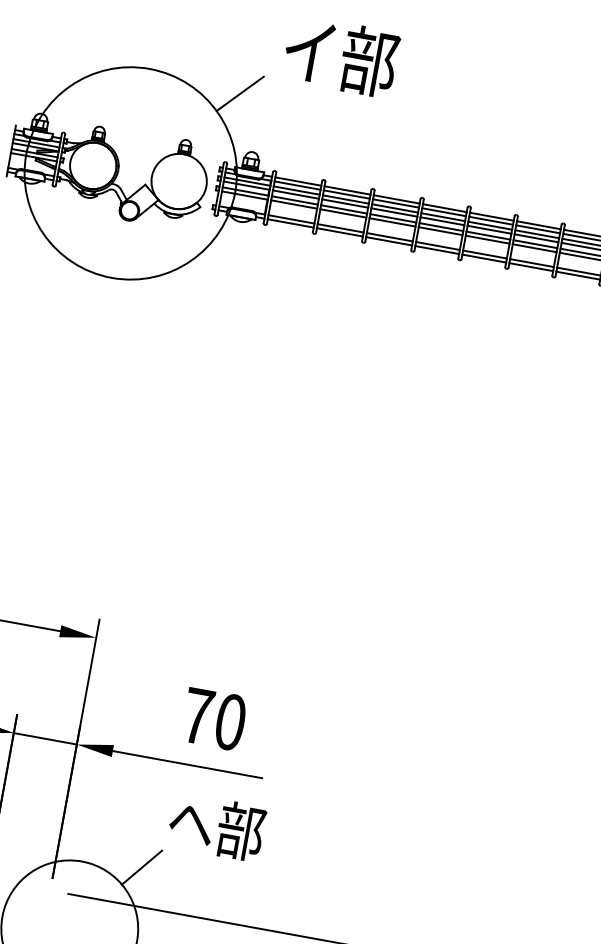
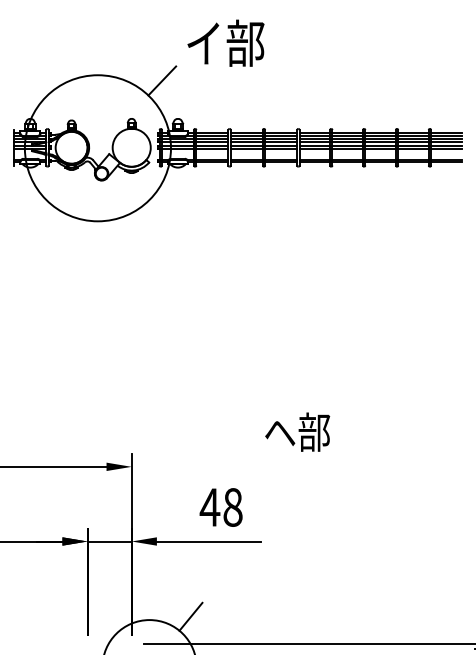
text: (212, 718) -> (220, 507), 70 -> 48
text: (216, 826) -> (297, 431), moved

